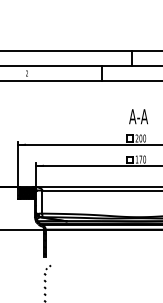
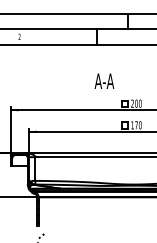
text: (138, 116) -> (104, 81), moved
hatch: (26, 193) -> (19, 160), removed

